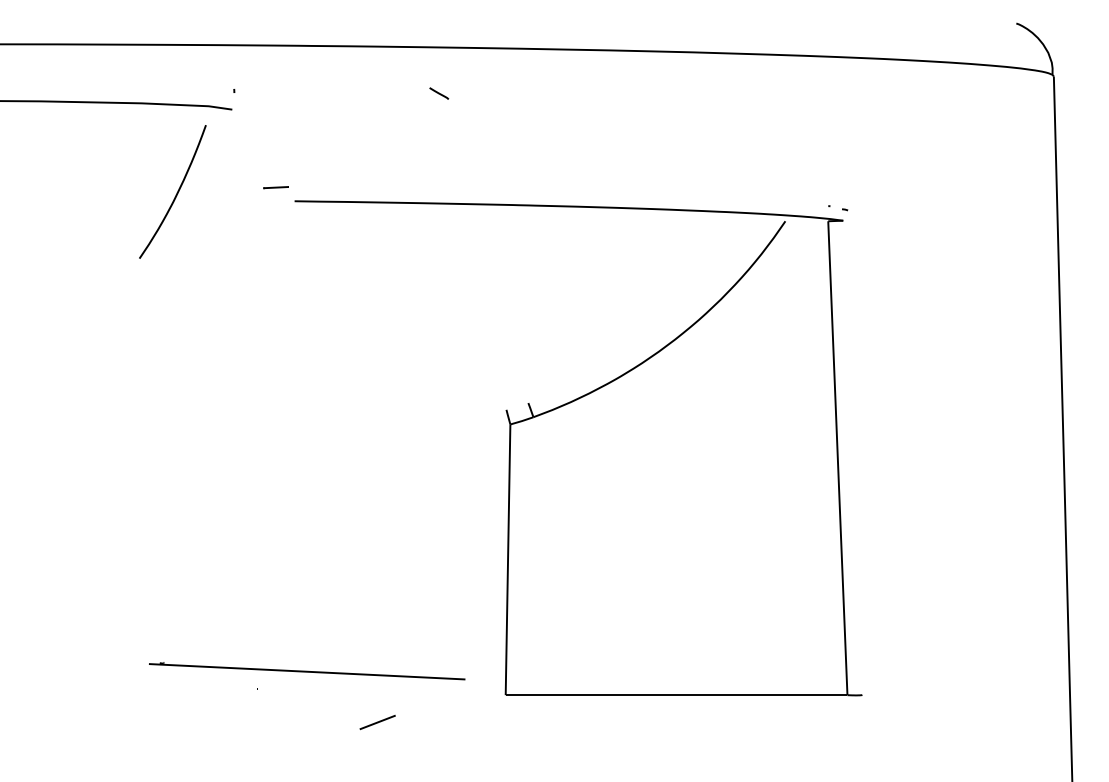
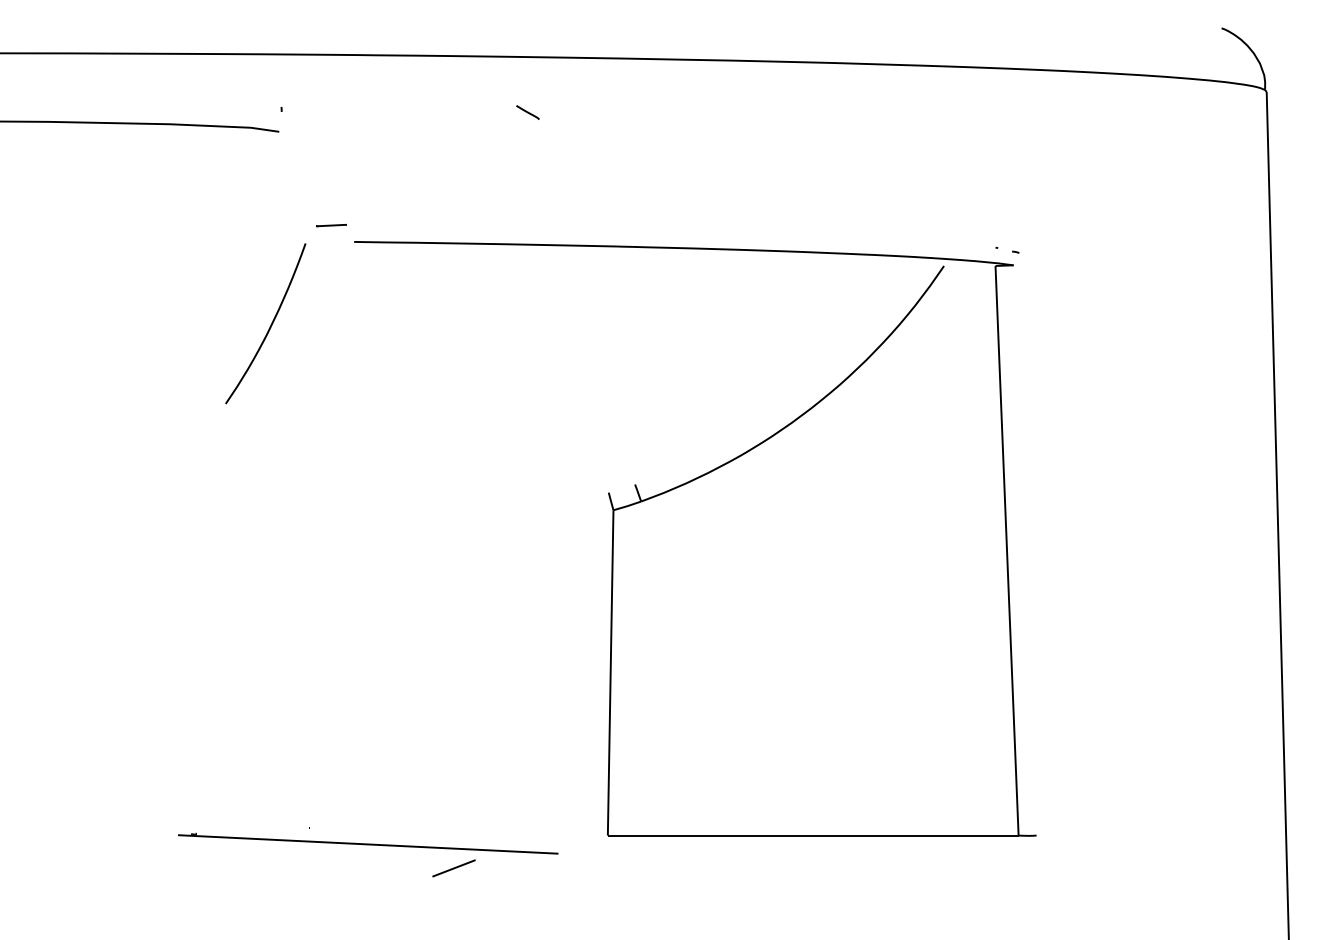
curve: (175, 194) -> (269, 326), moved
part: (307, 670) -> (368, 843), moved

